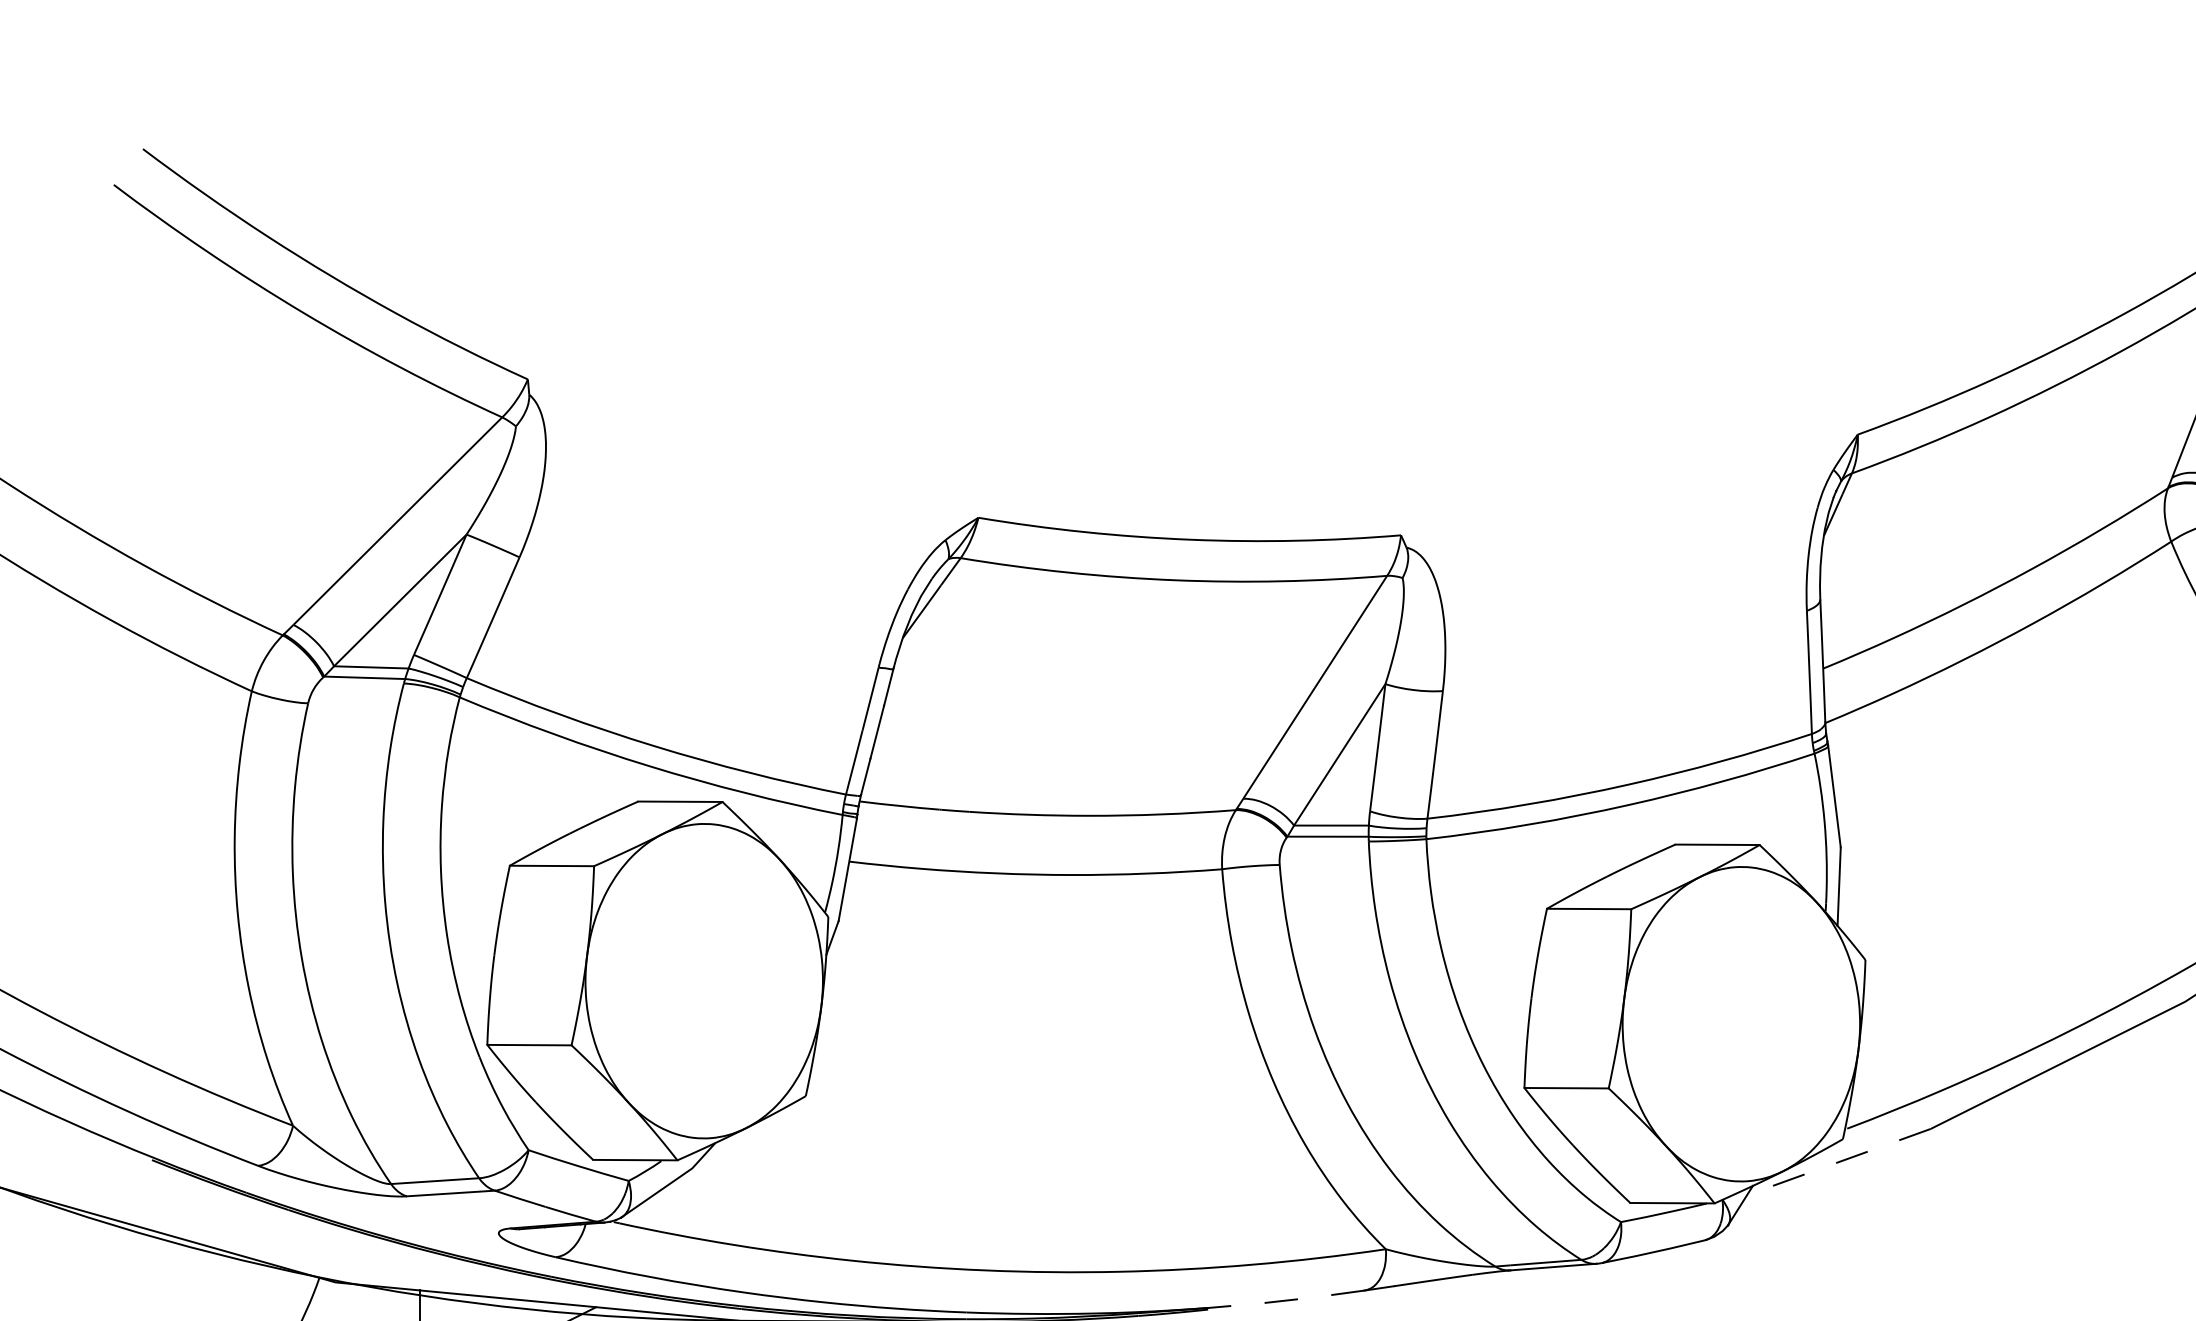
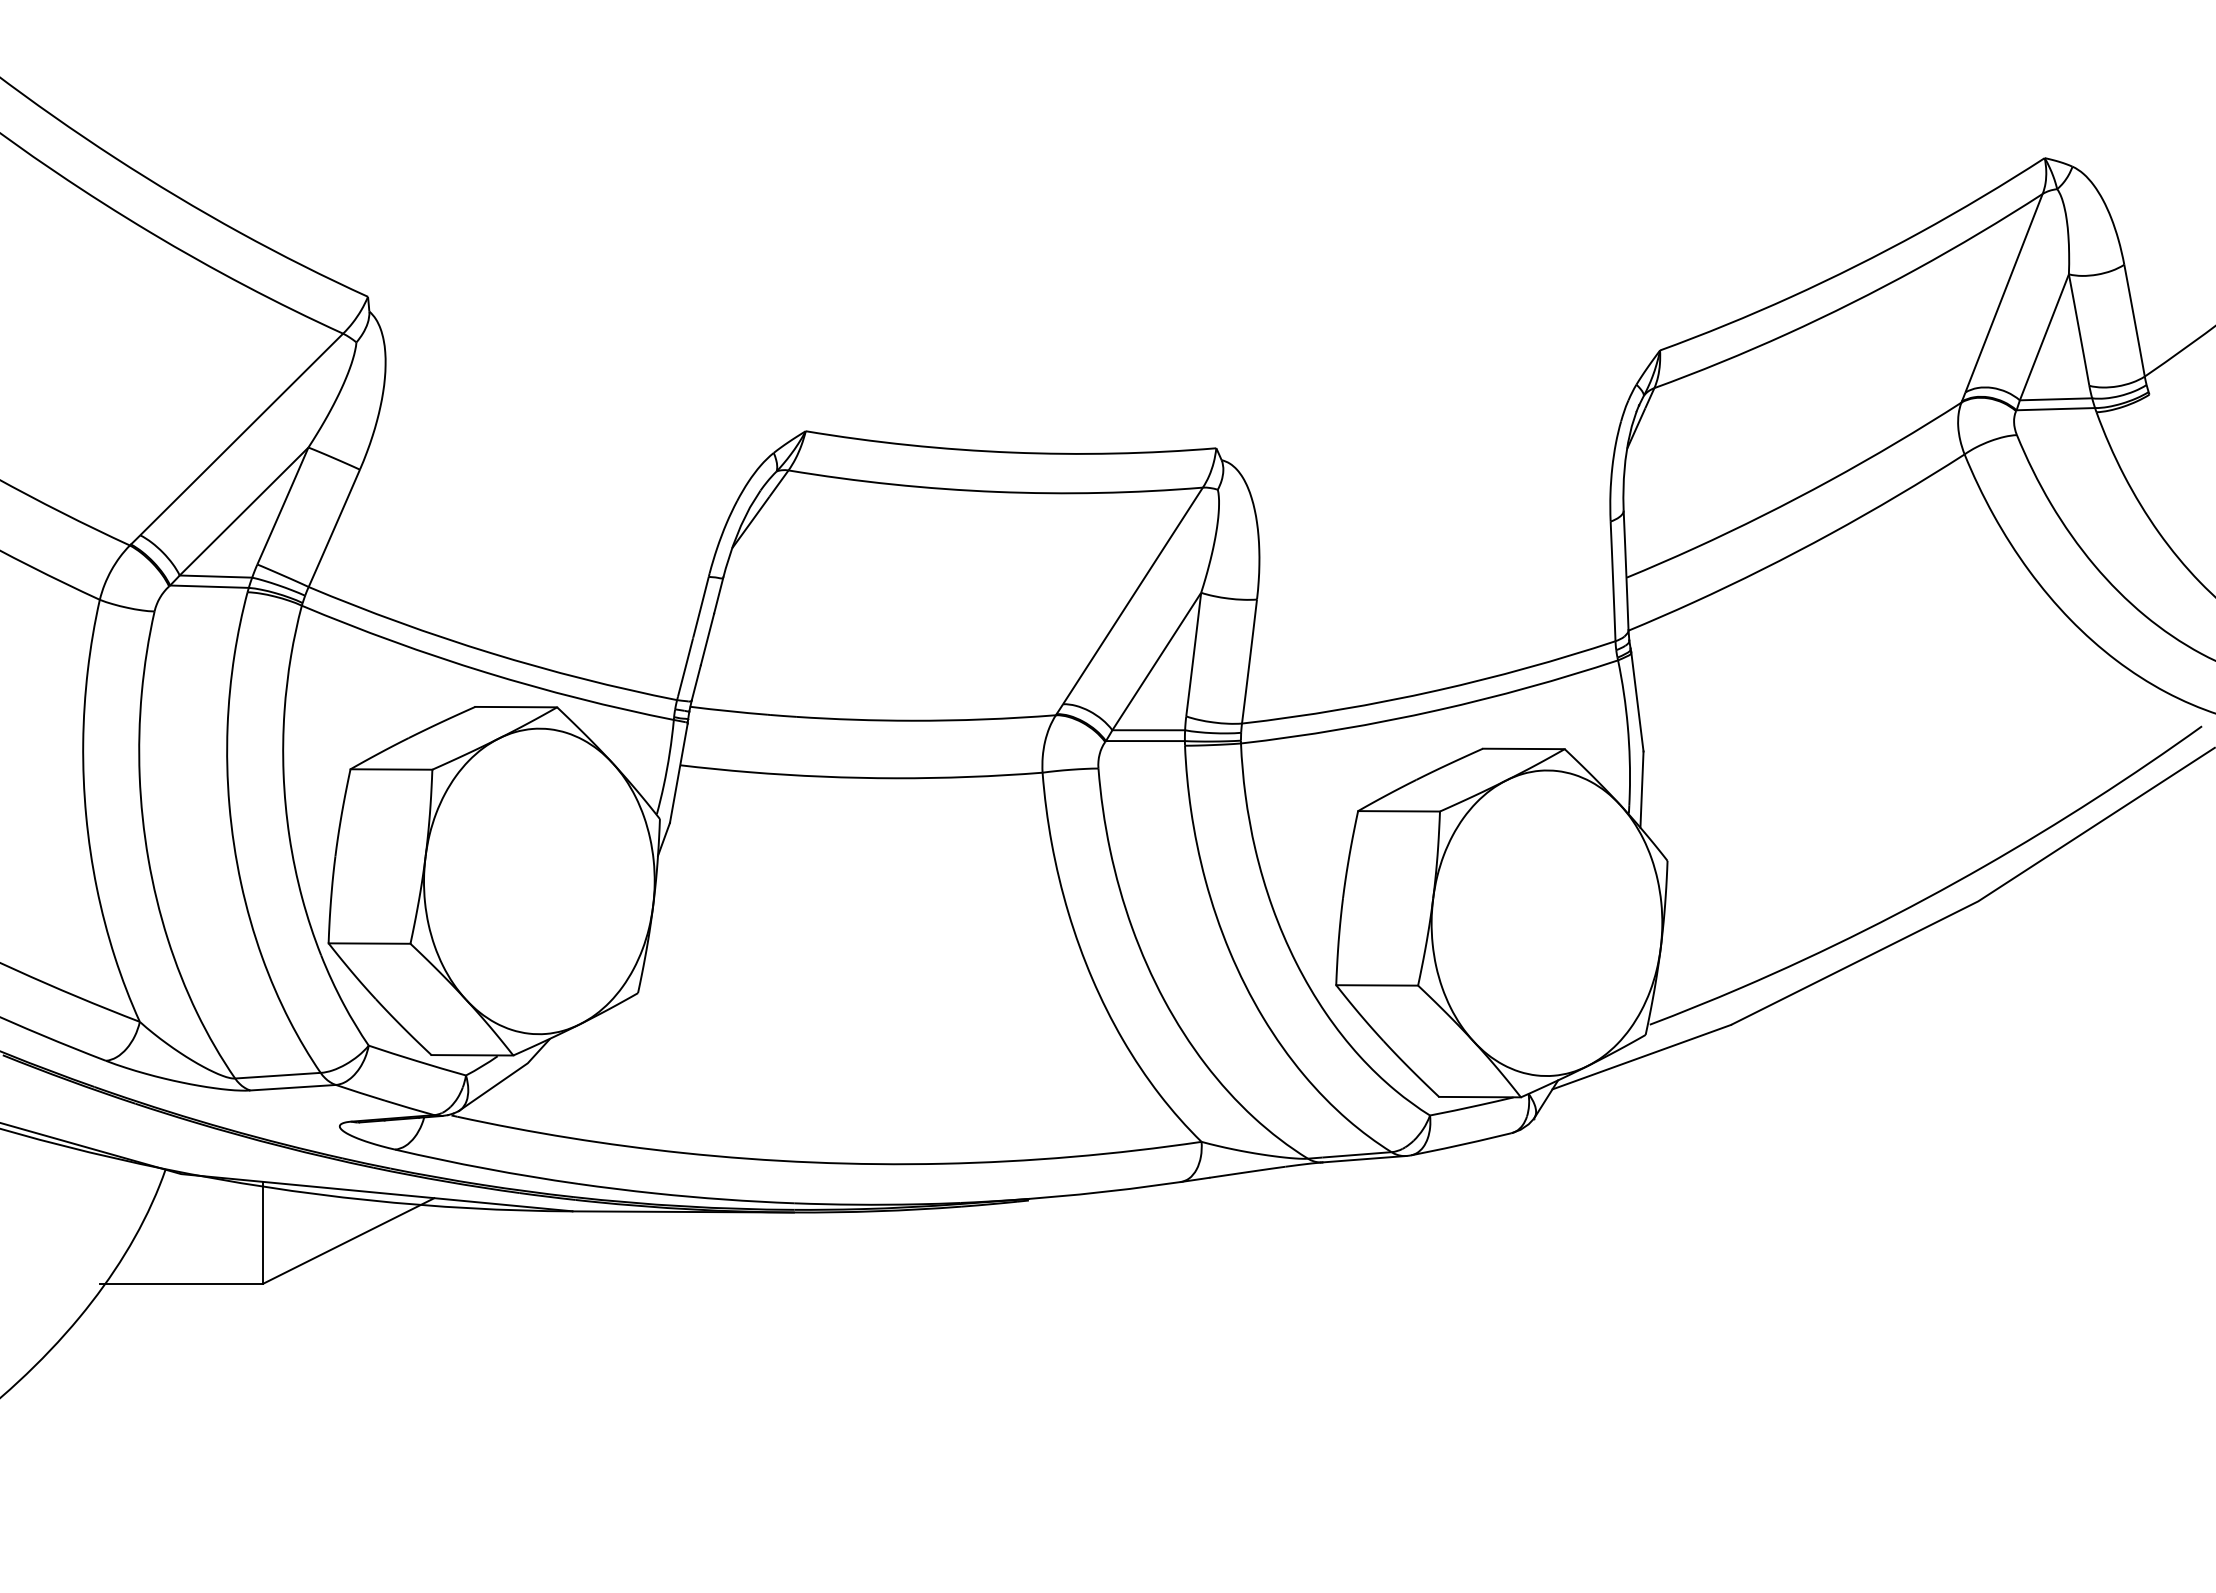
line: (1838, 1162) -> (1641, 1057), dashed -> solid
line: (1286, 1300) -> (1105, 1191), dashed -> solid

